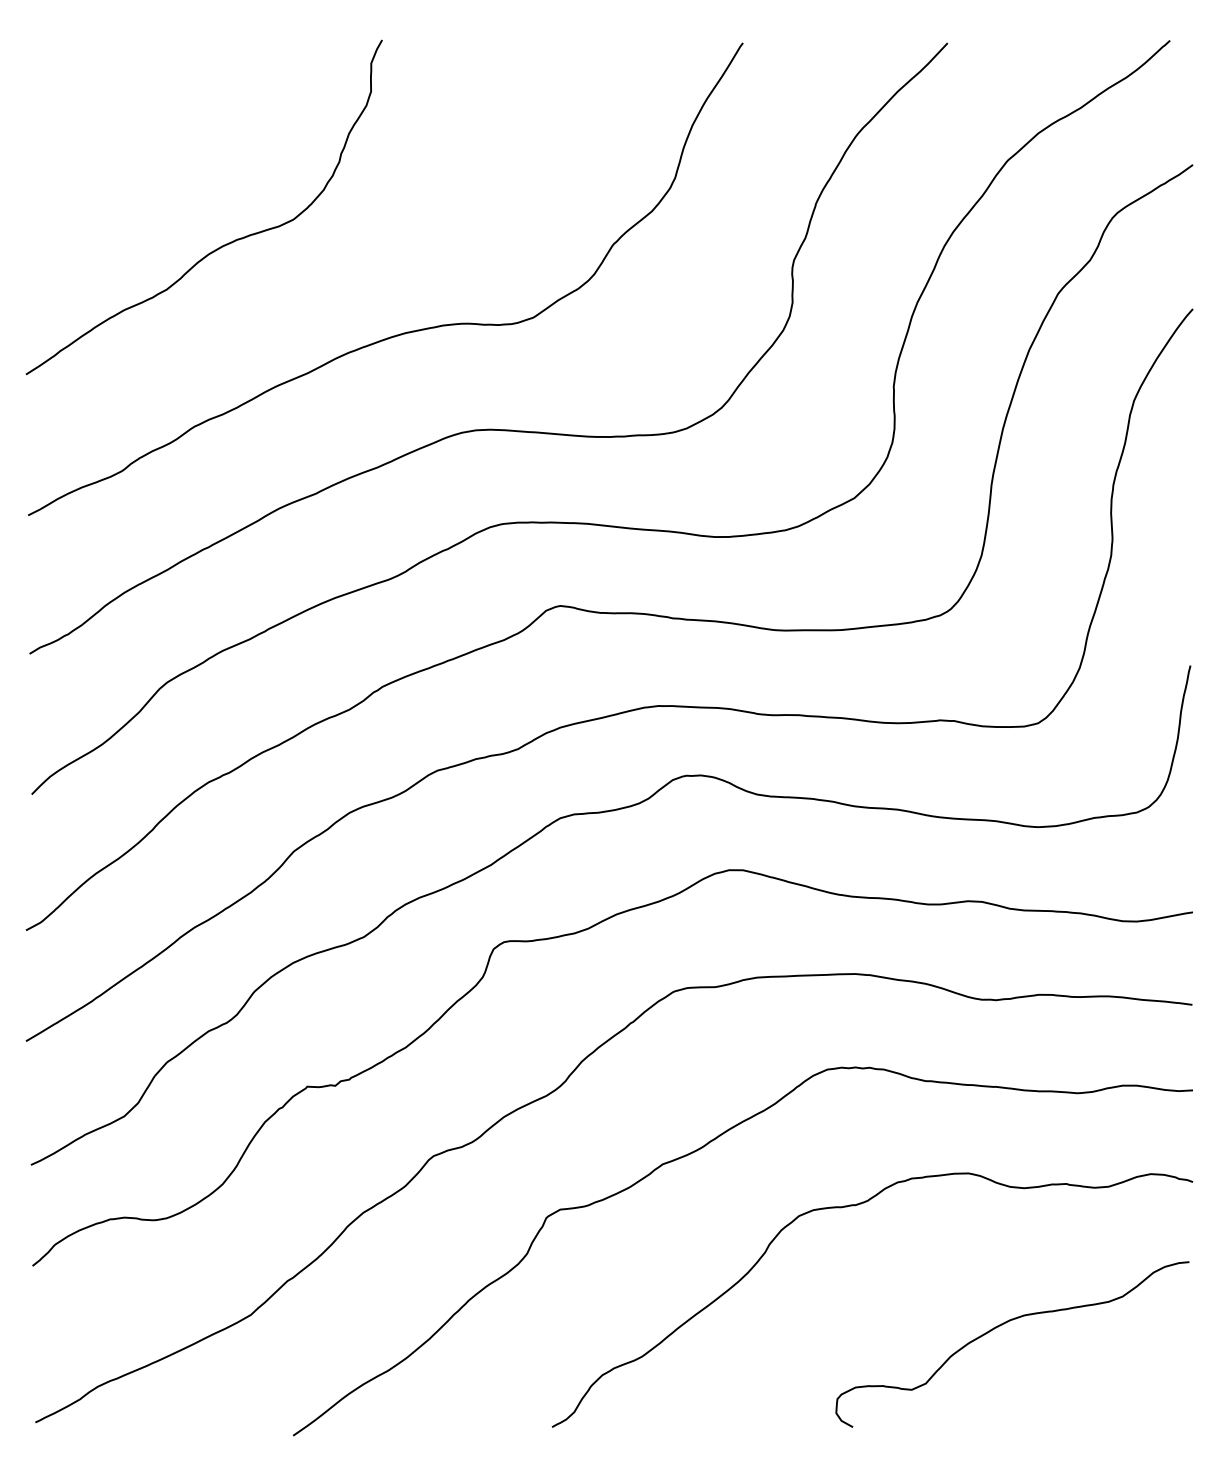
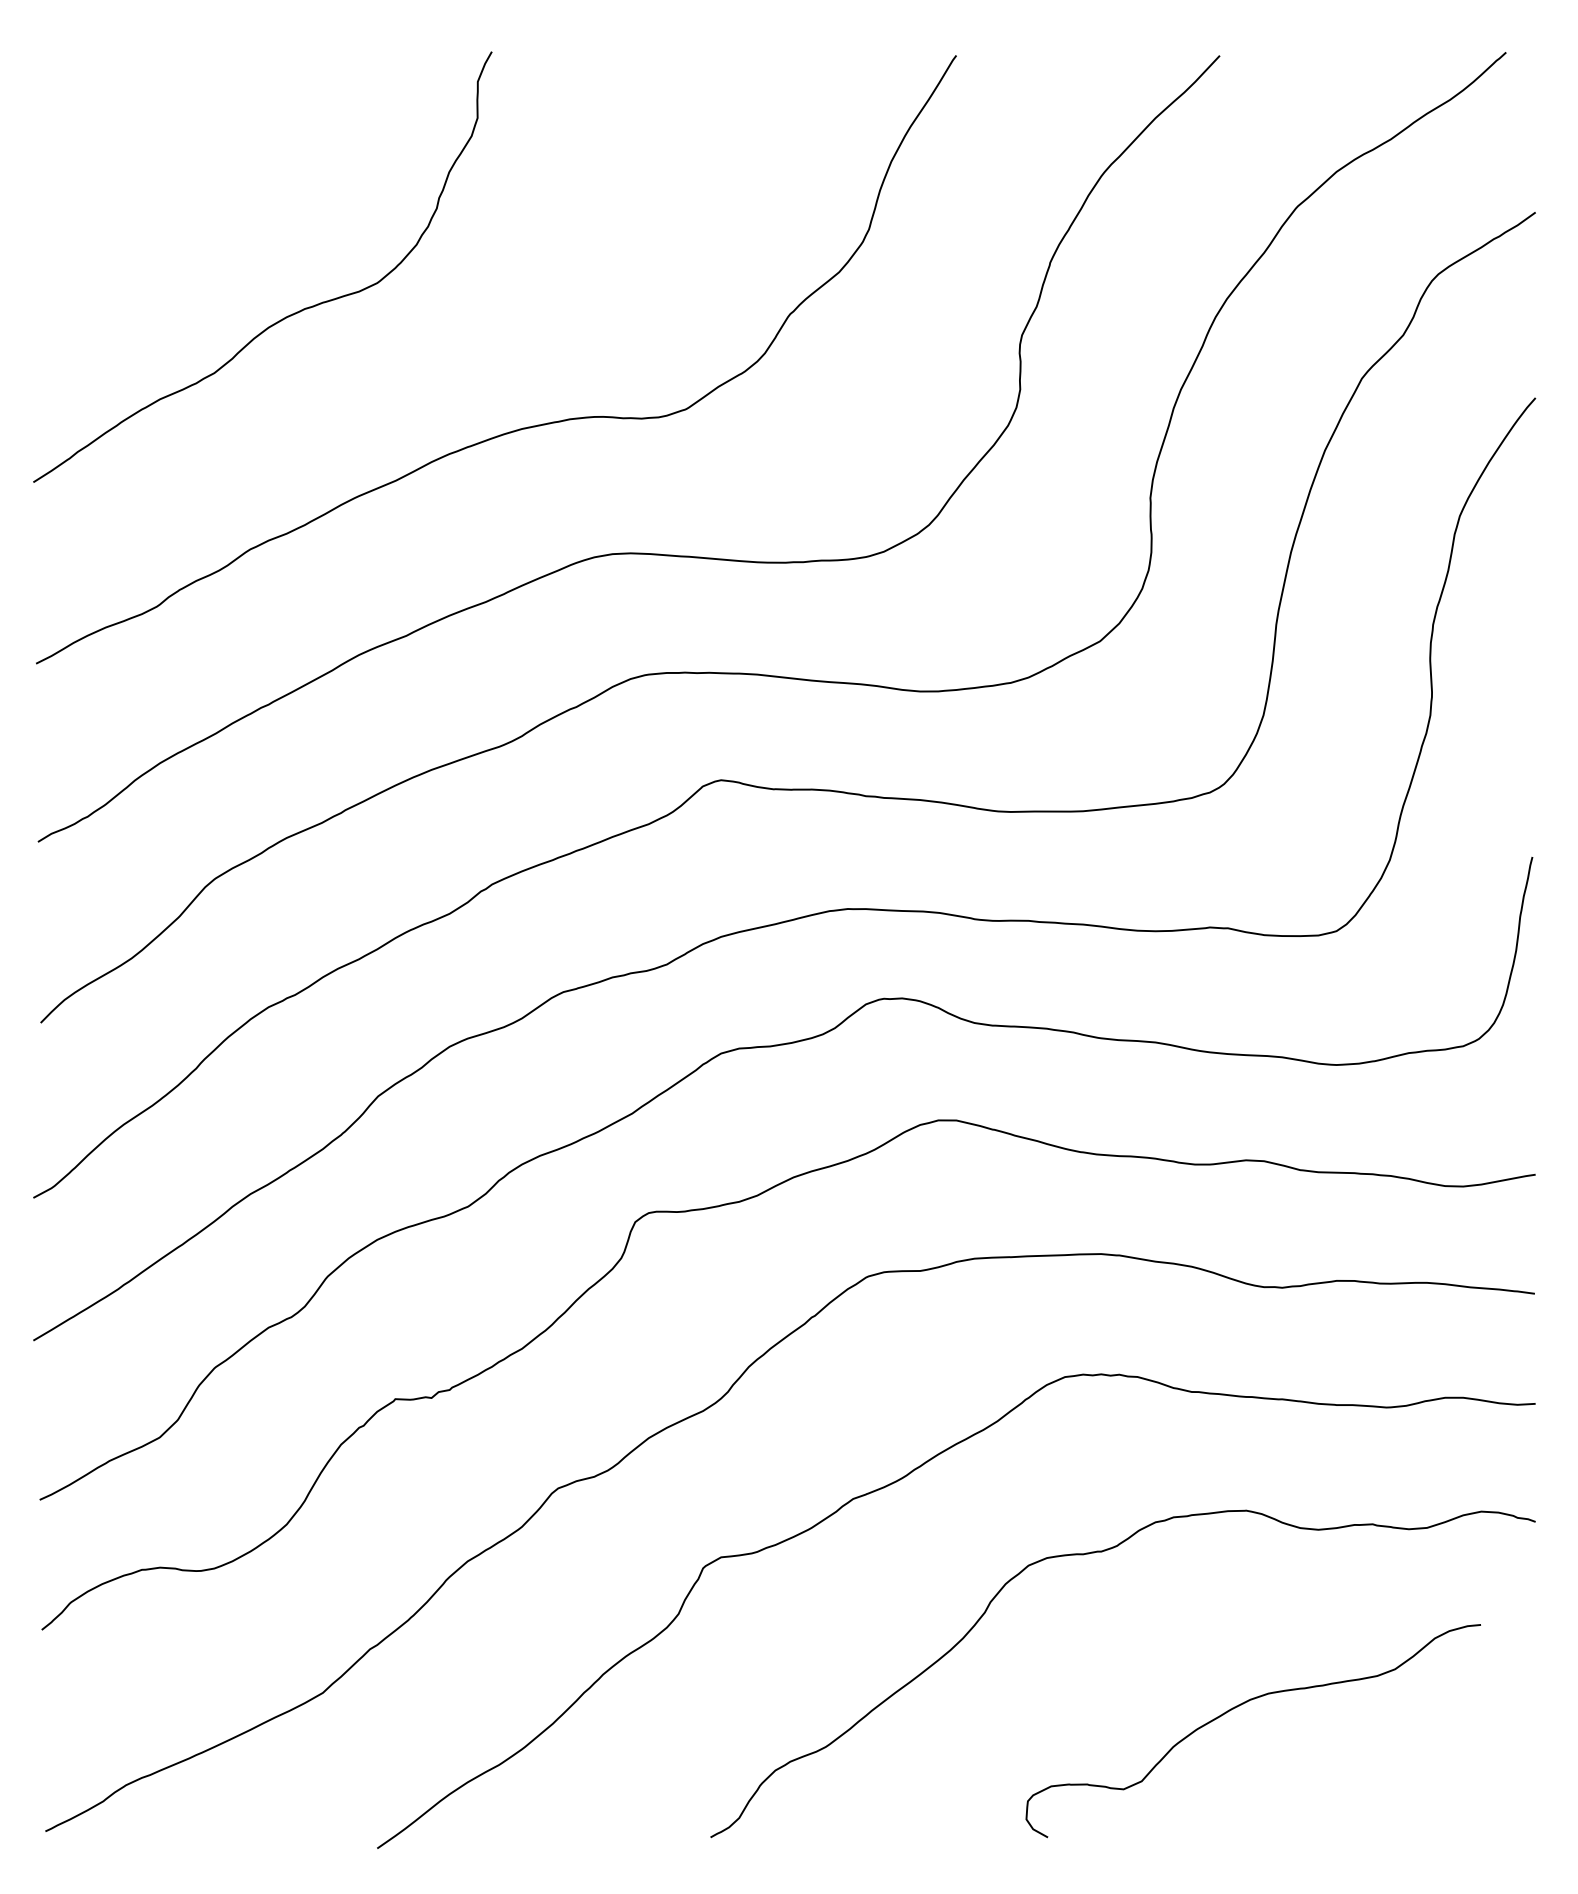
curve: (1001, 1325) -> (1239, 1706), moved

